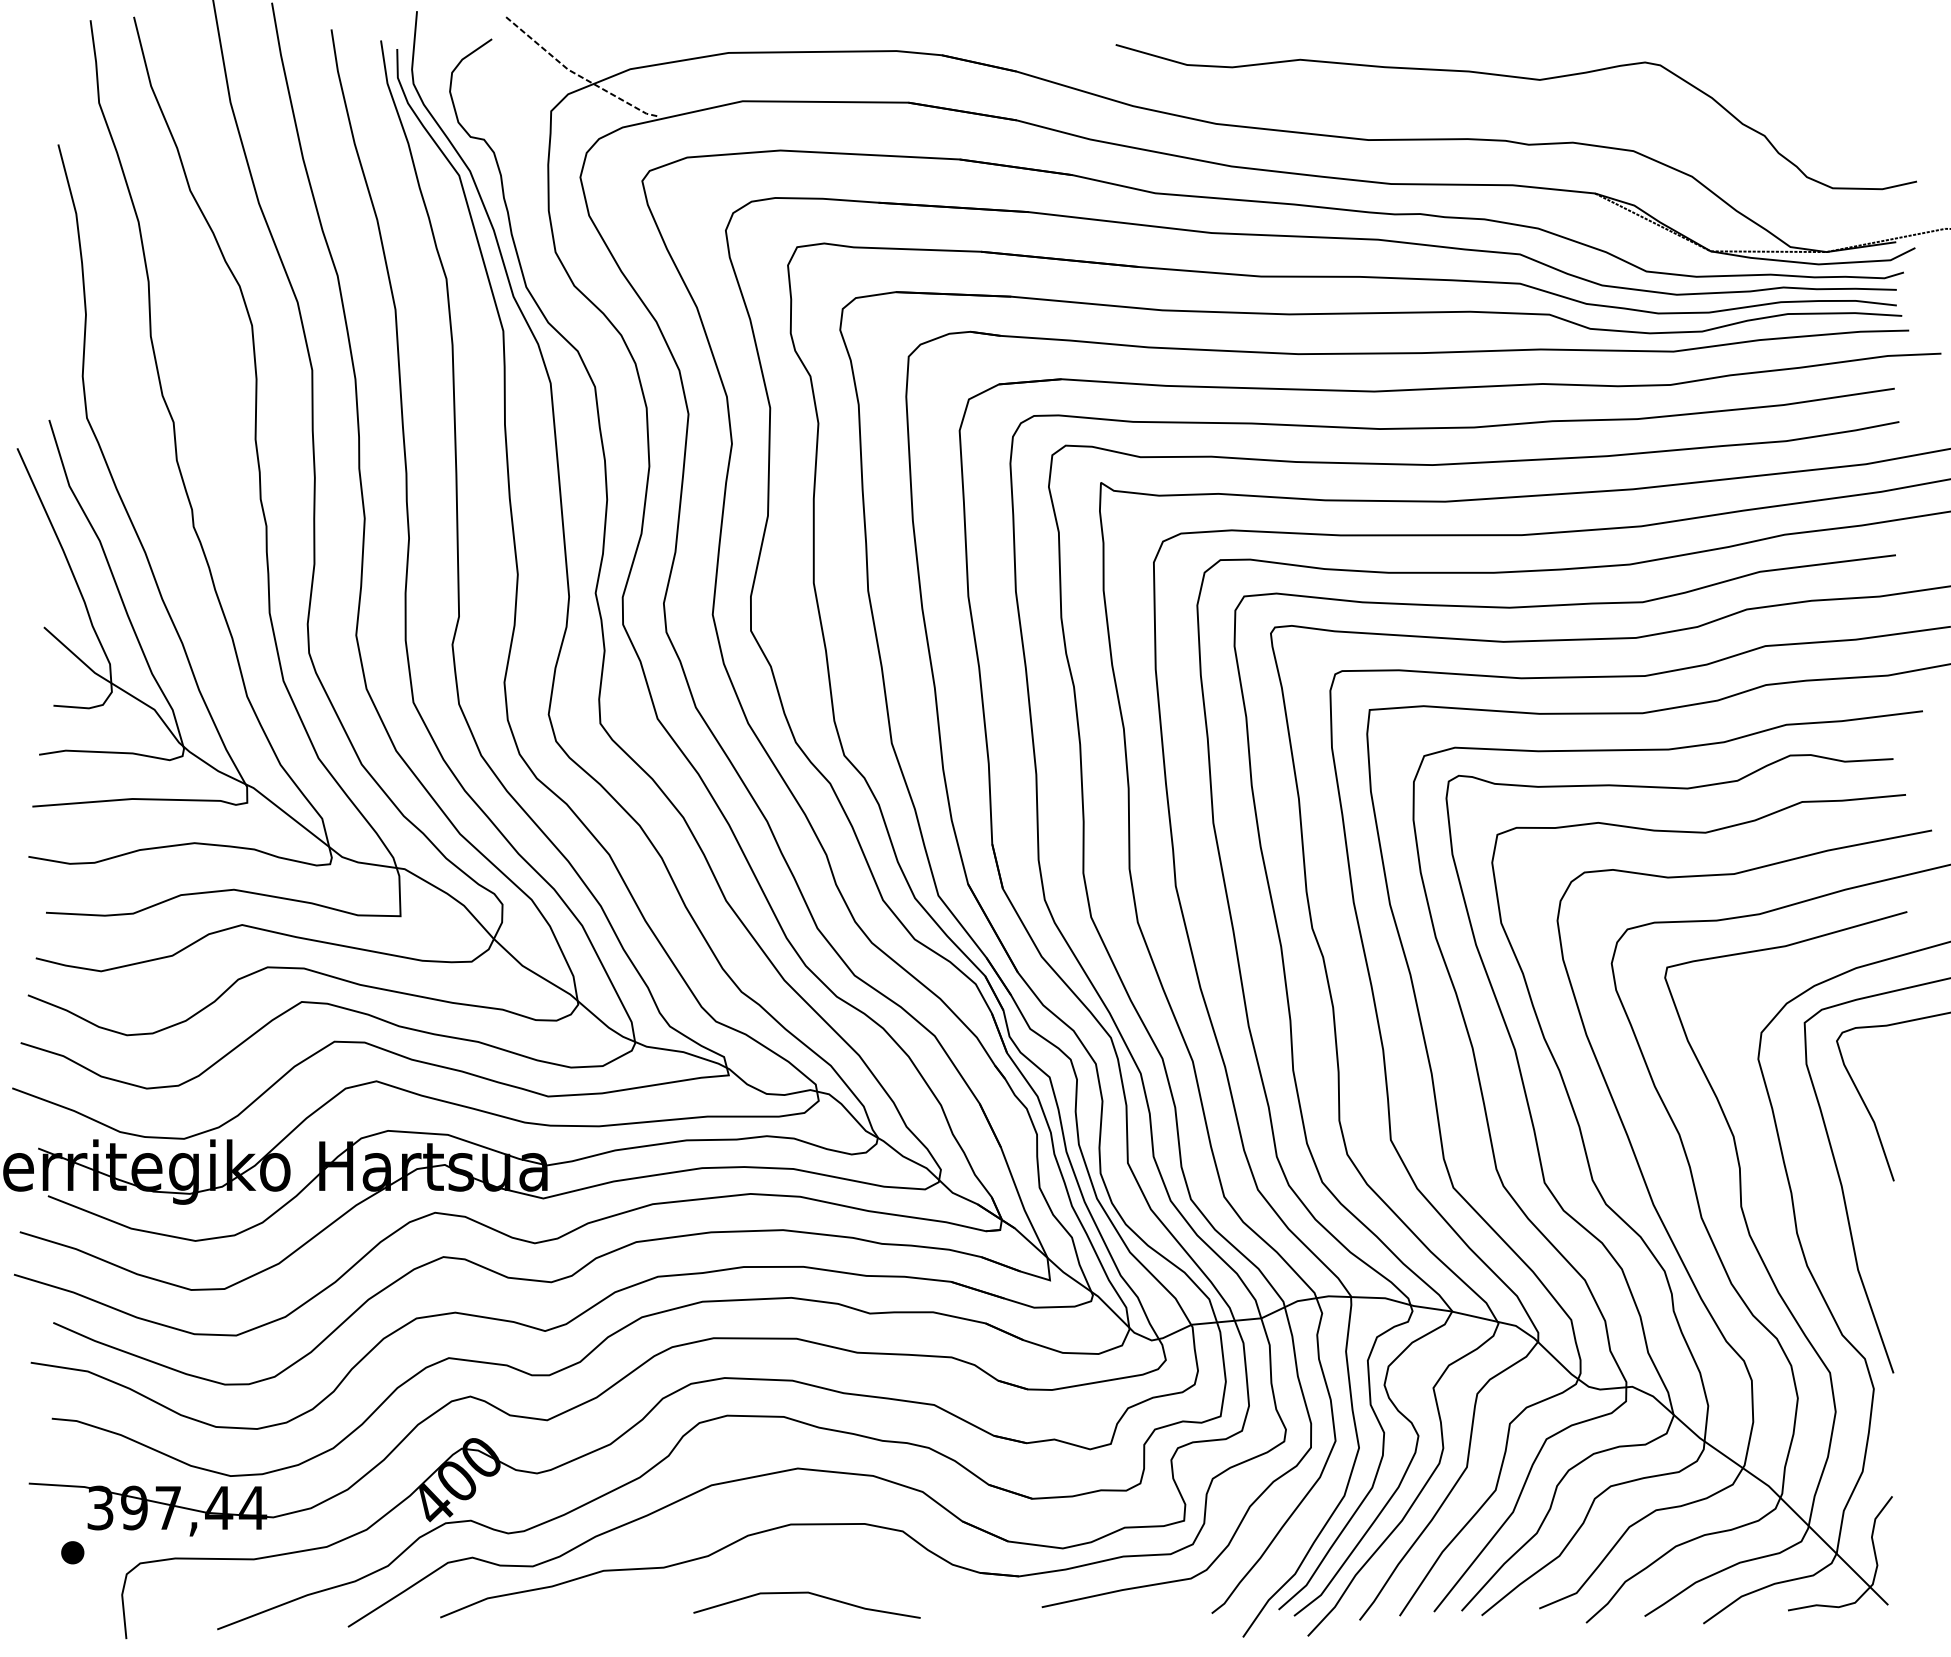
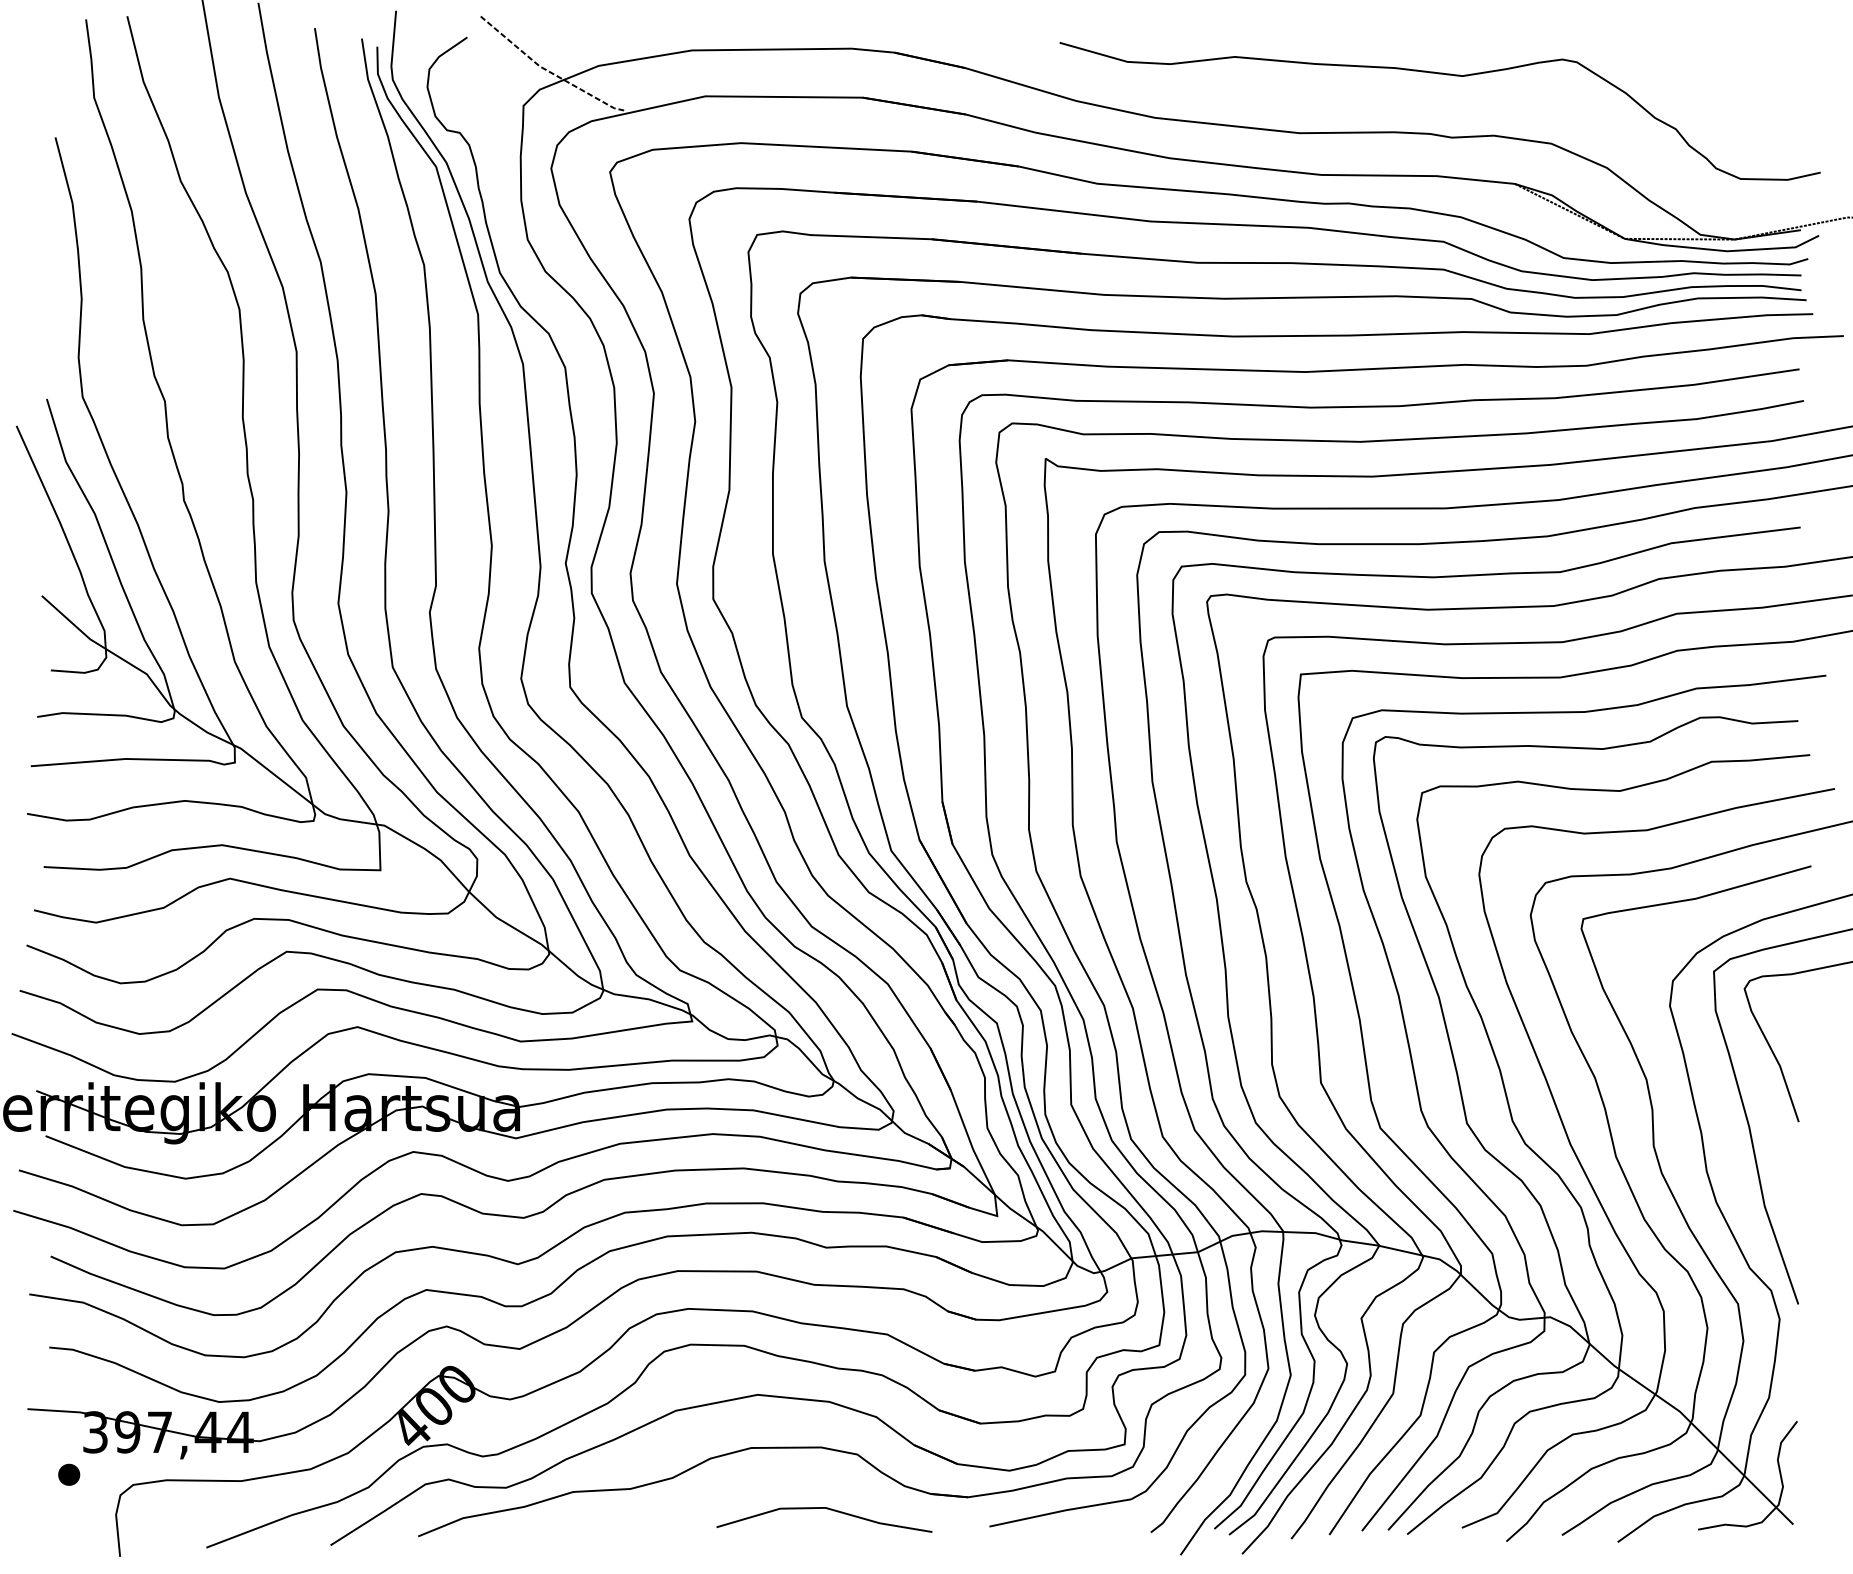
part: (810, 1594) -> (827, 1509), moved

